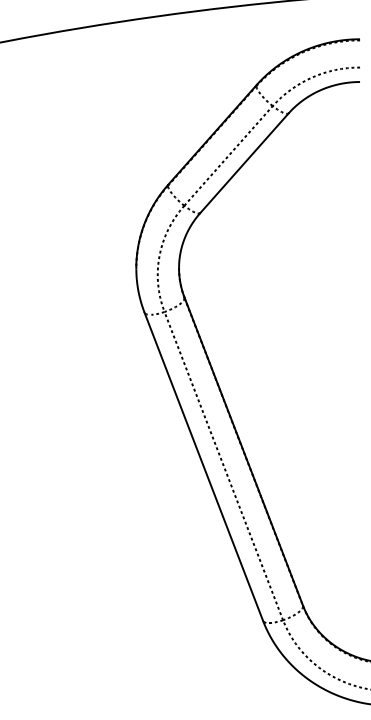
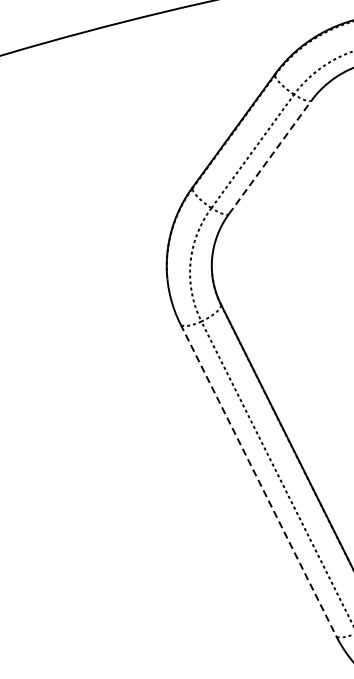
line: (244, 163) -> (270, 157), solid -> dashed
line: (204, 467) -> (259, 480), solid -> dashed

